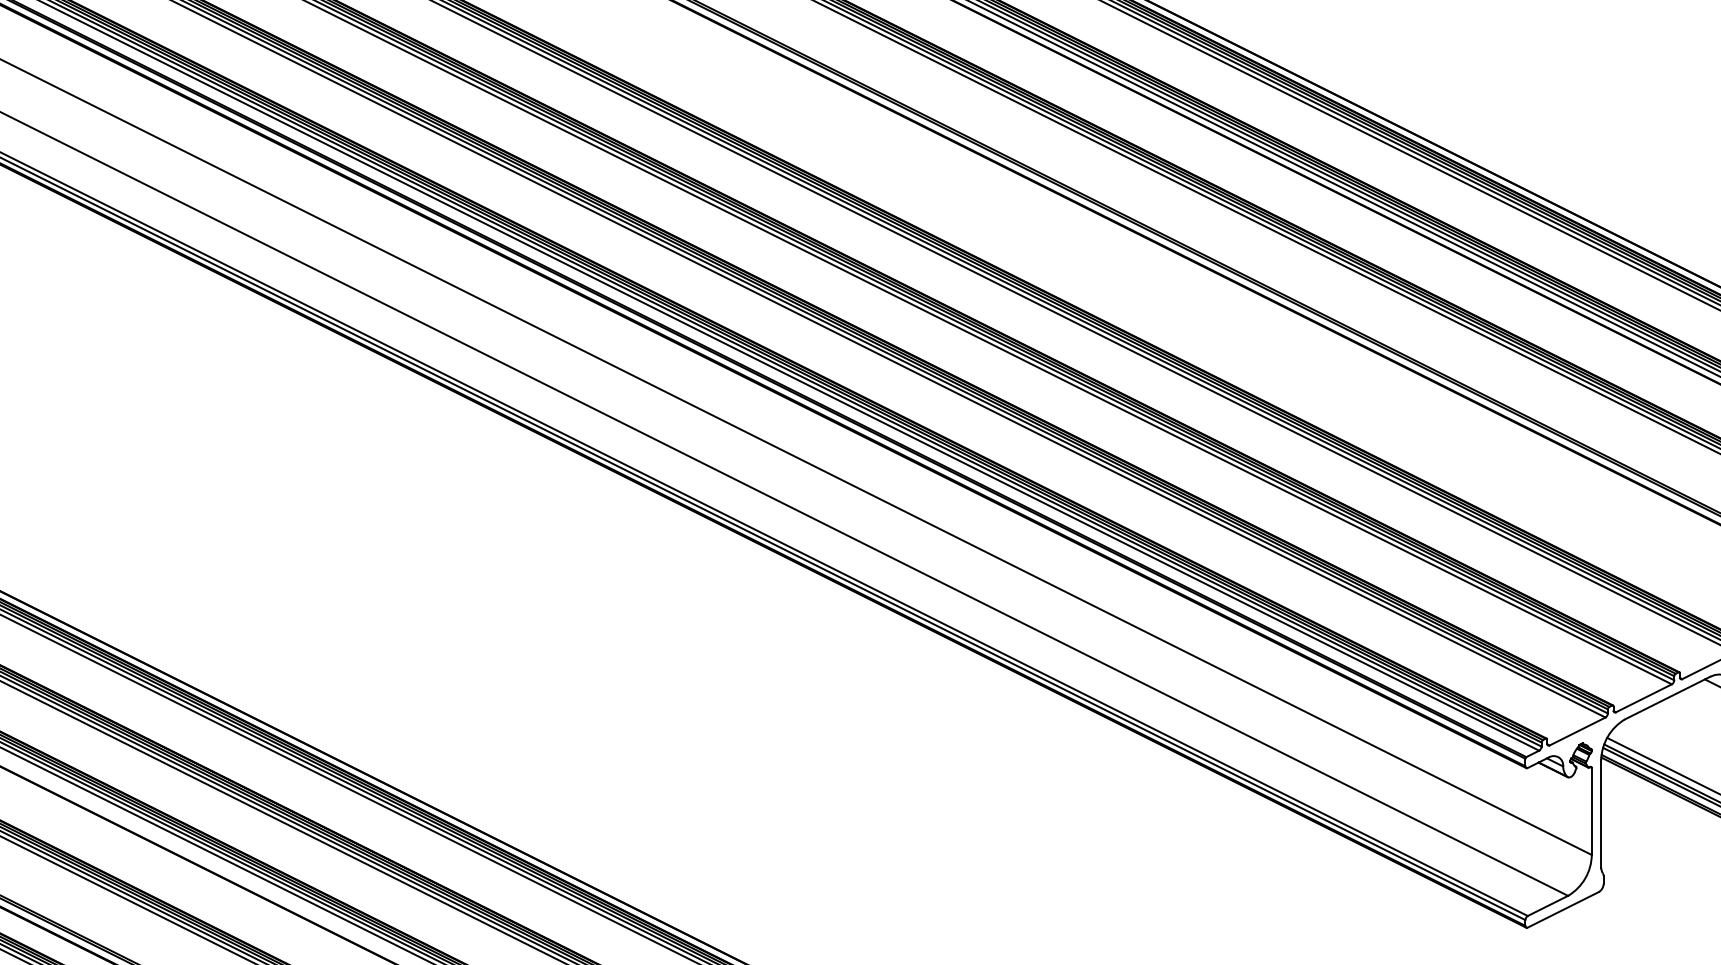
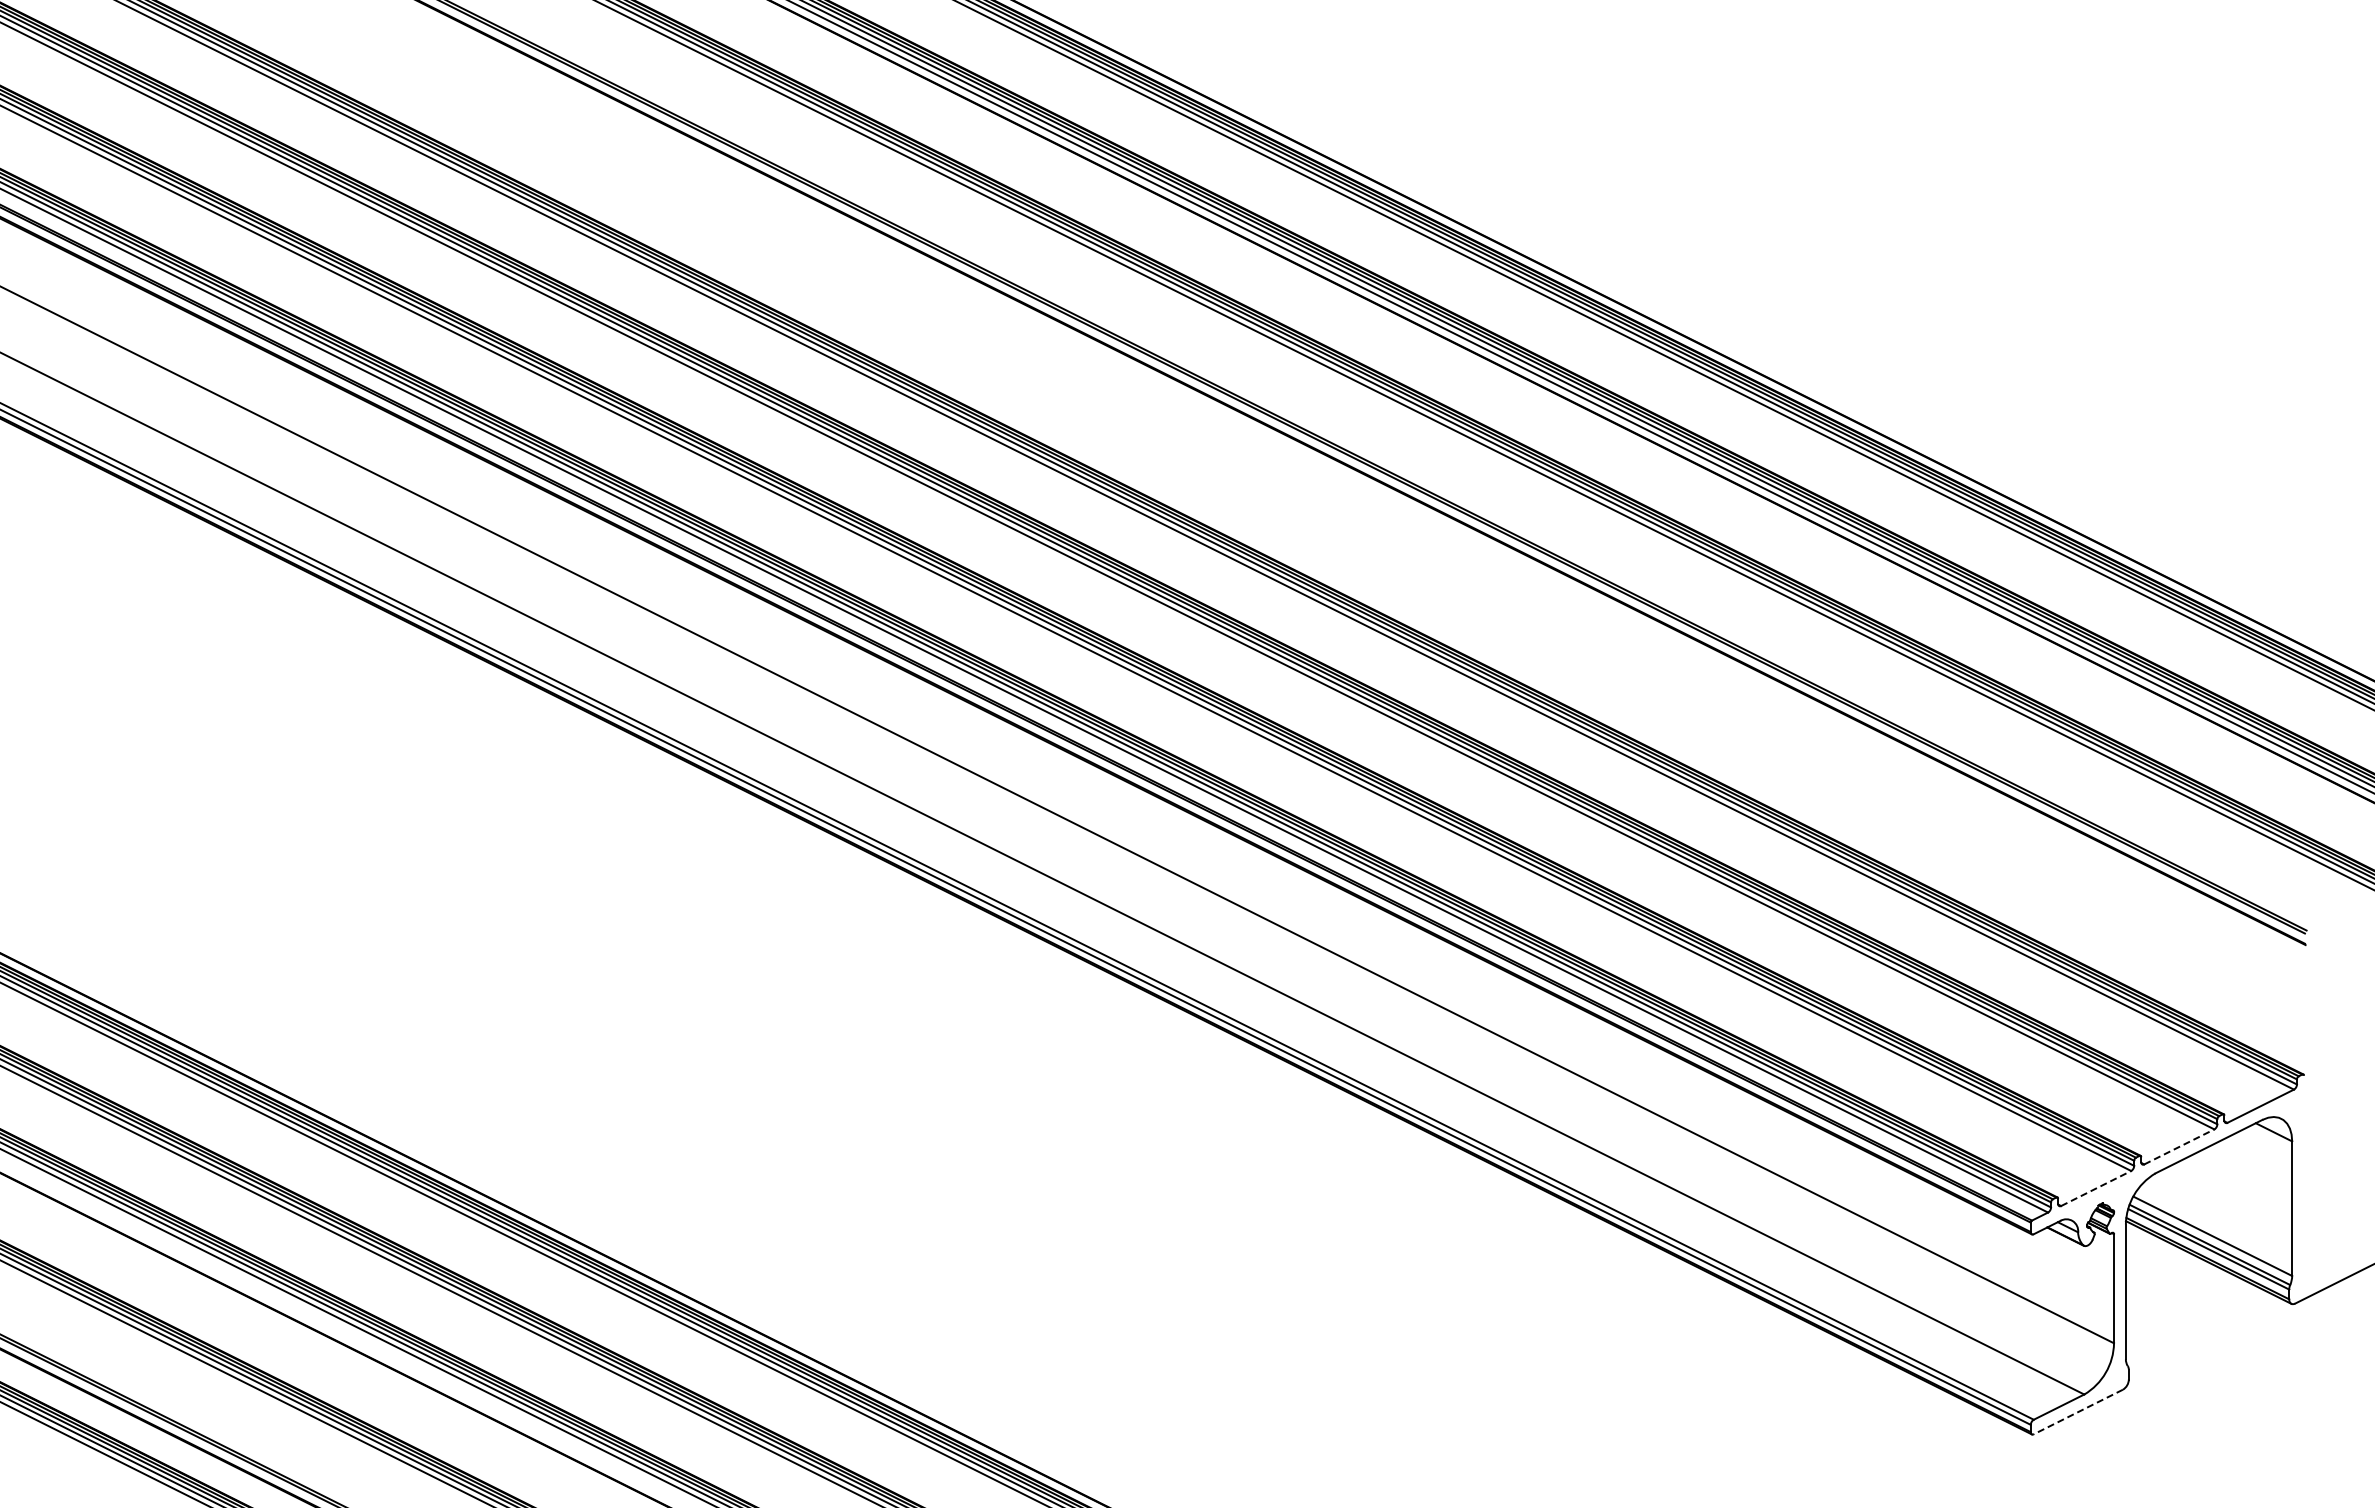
line: (1644, 697) -> (2179, 1146), solid -> dashed
line: (1577, 731) -> (2096, 1188), solid -> dashed
line: (1563, 910) -> (2078, 1412), solid -> dashed

